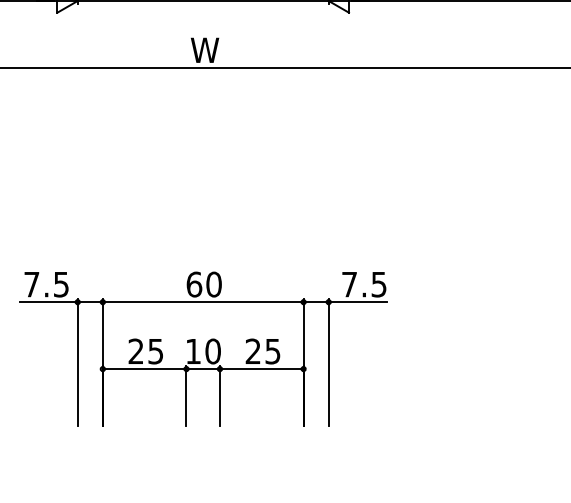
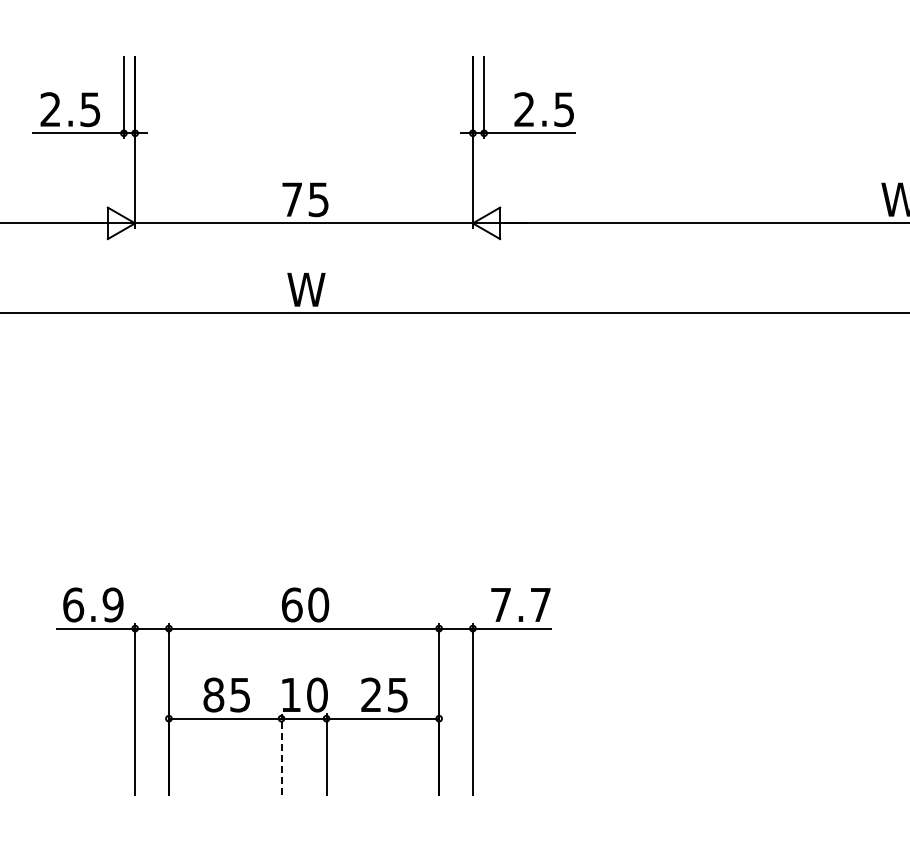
text: (46, 284) -> (93, 604), 7.5 -> 6.9
text: (378, 284) -> (540, 605), 7.5 -> 7.7
text: (135, 351) -> (213, 694), 25 -> 85
line: (186, 395) -> (281, 754), solid -> dashed

